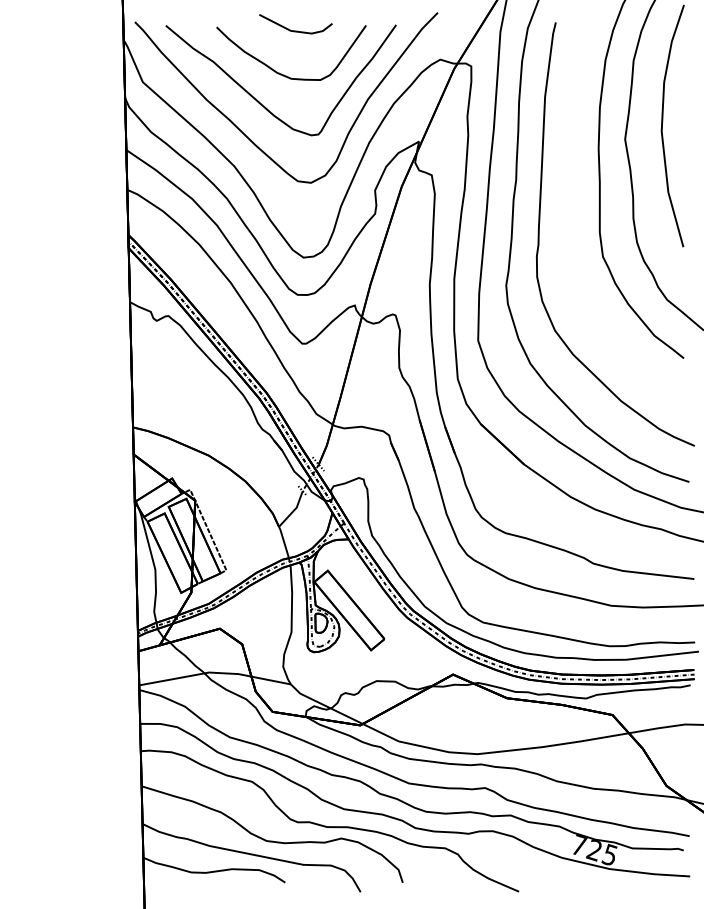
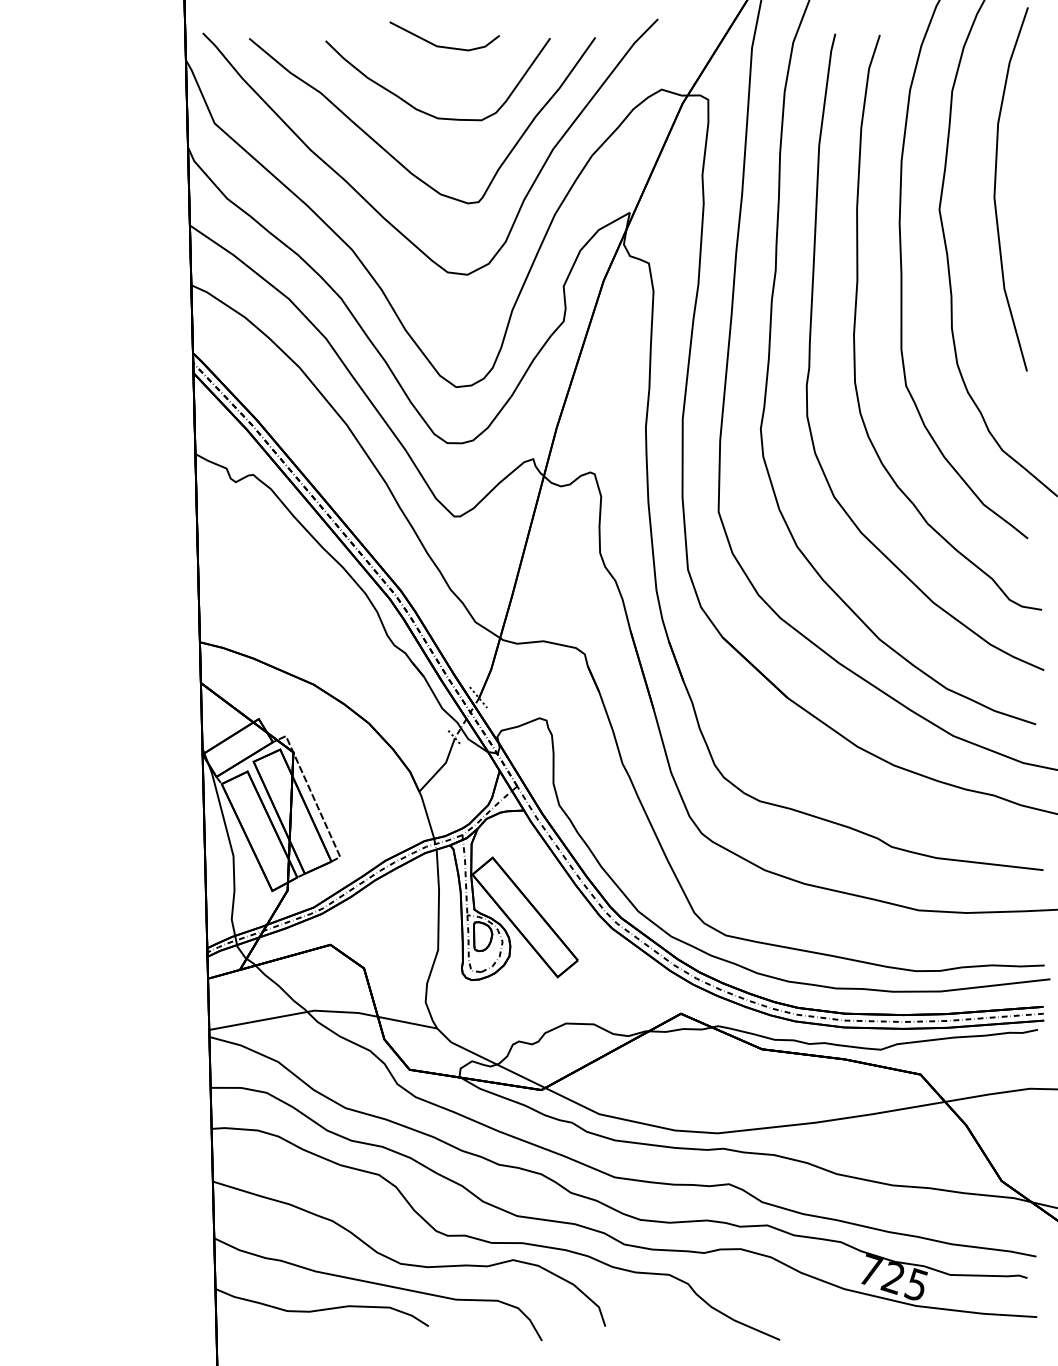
curve: (570, 208) -> (857, 313), added

